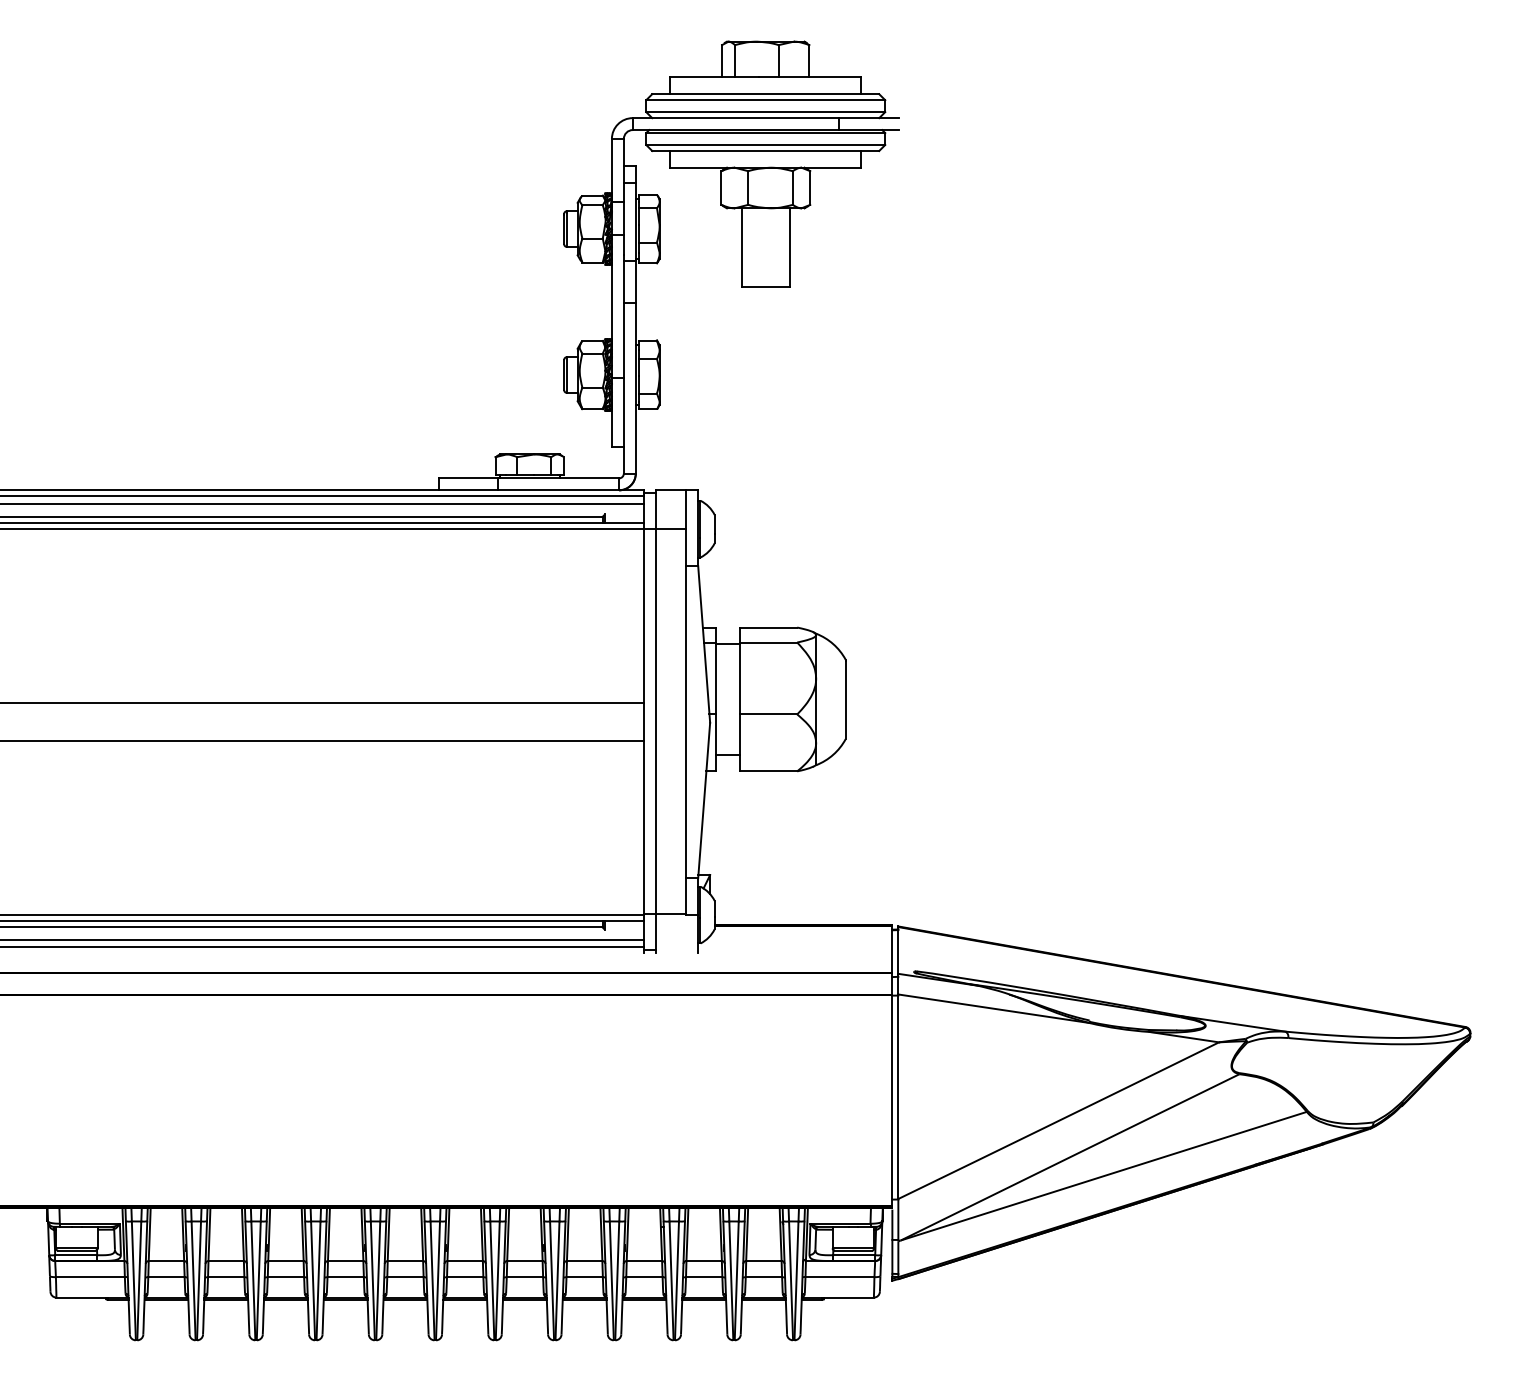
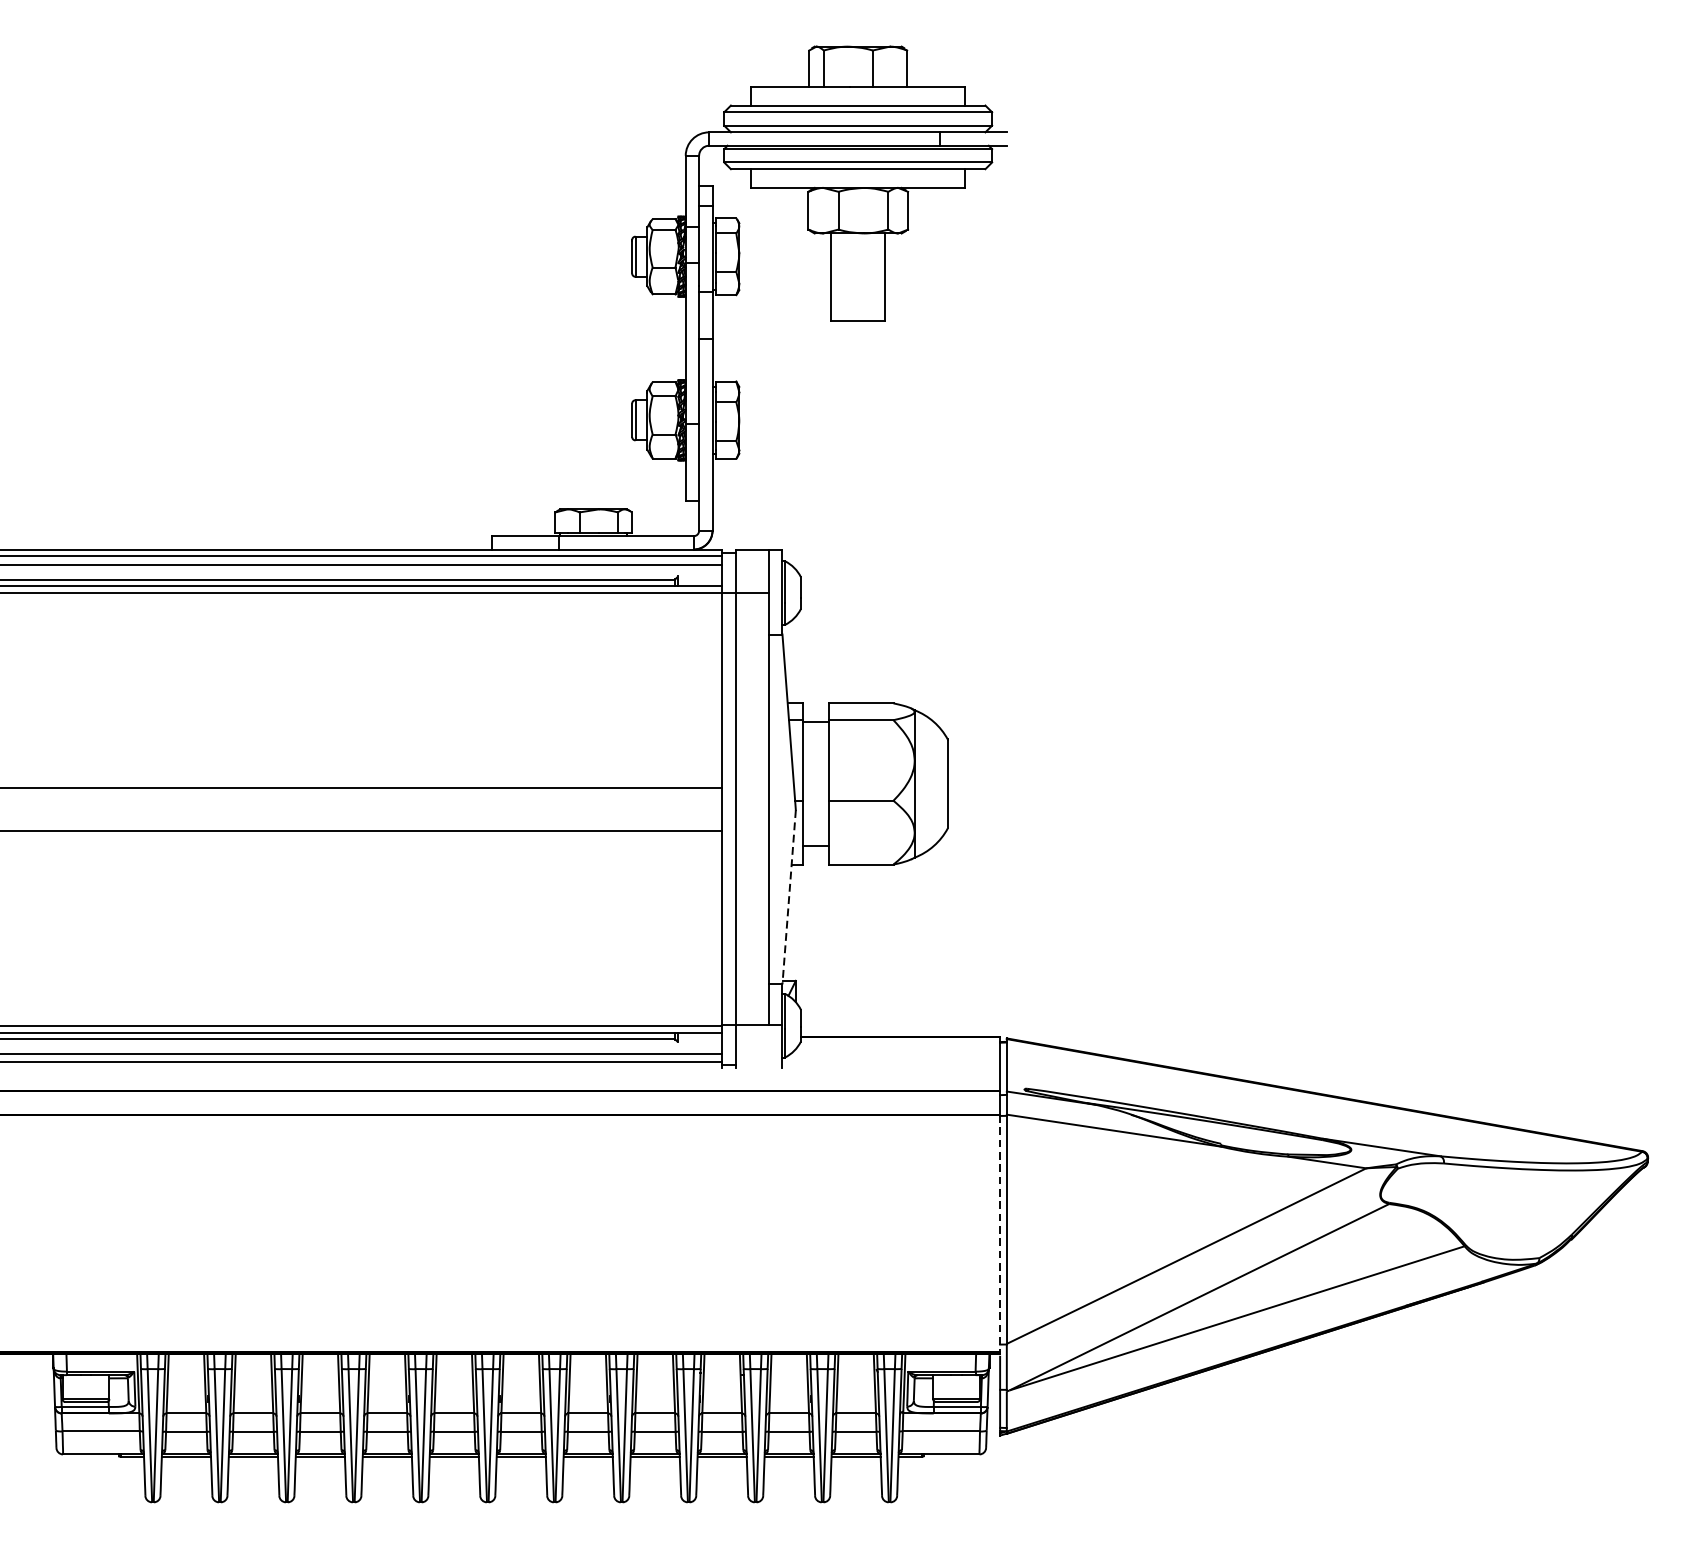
line: (704, 800) -> (789, 897), solid -> dashed
line: (892, 1100) -> (1000, 1233), solid -> dashed

